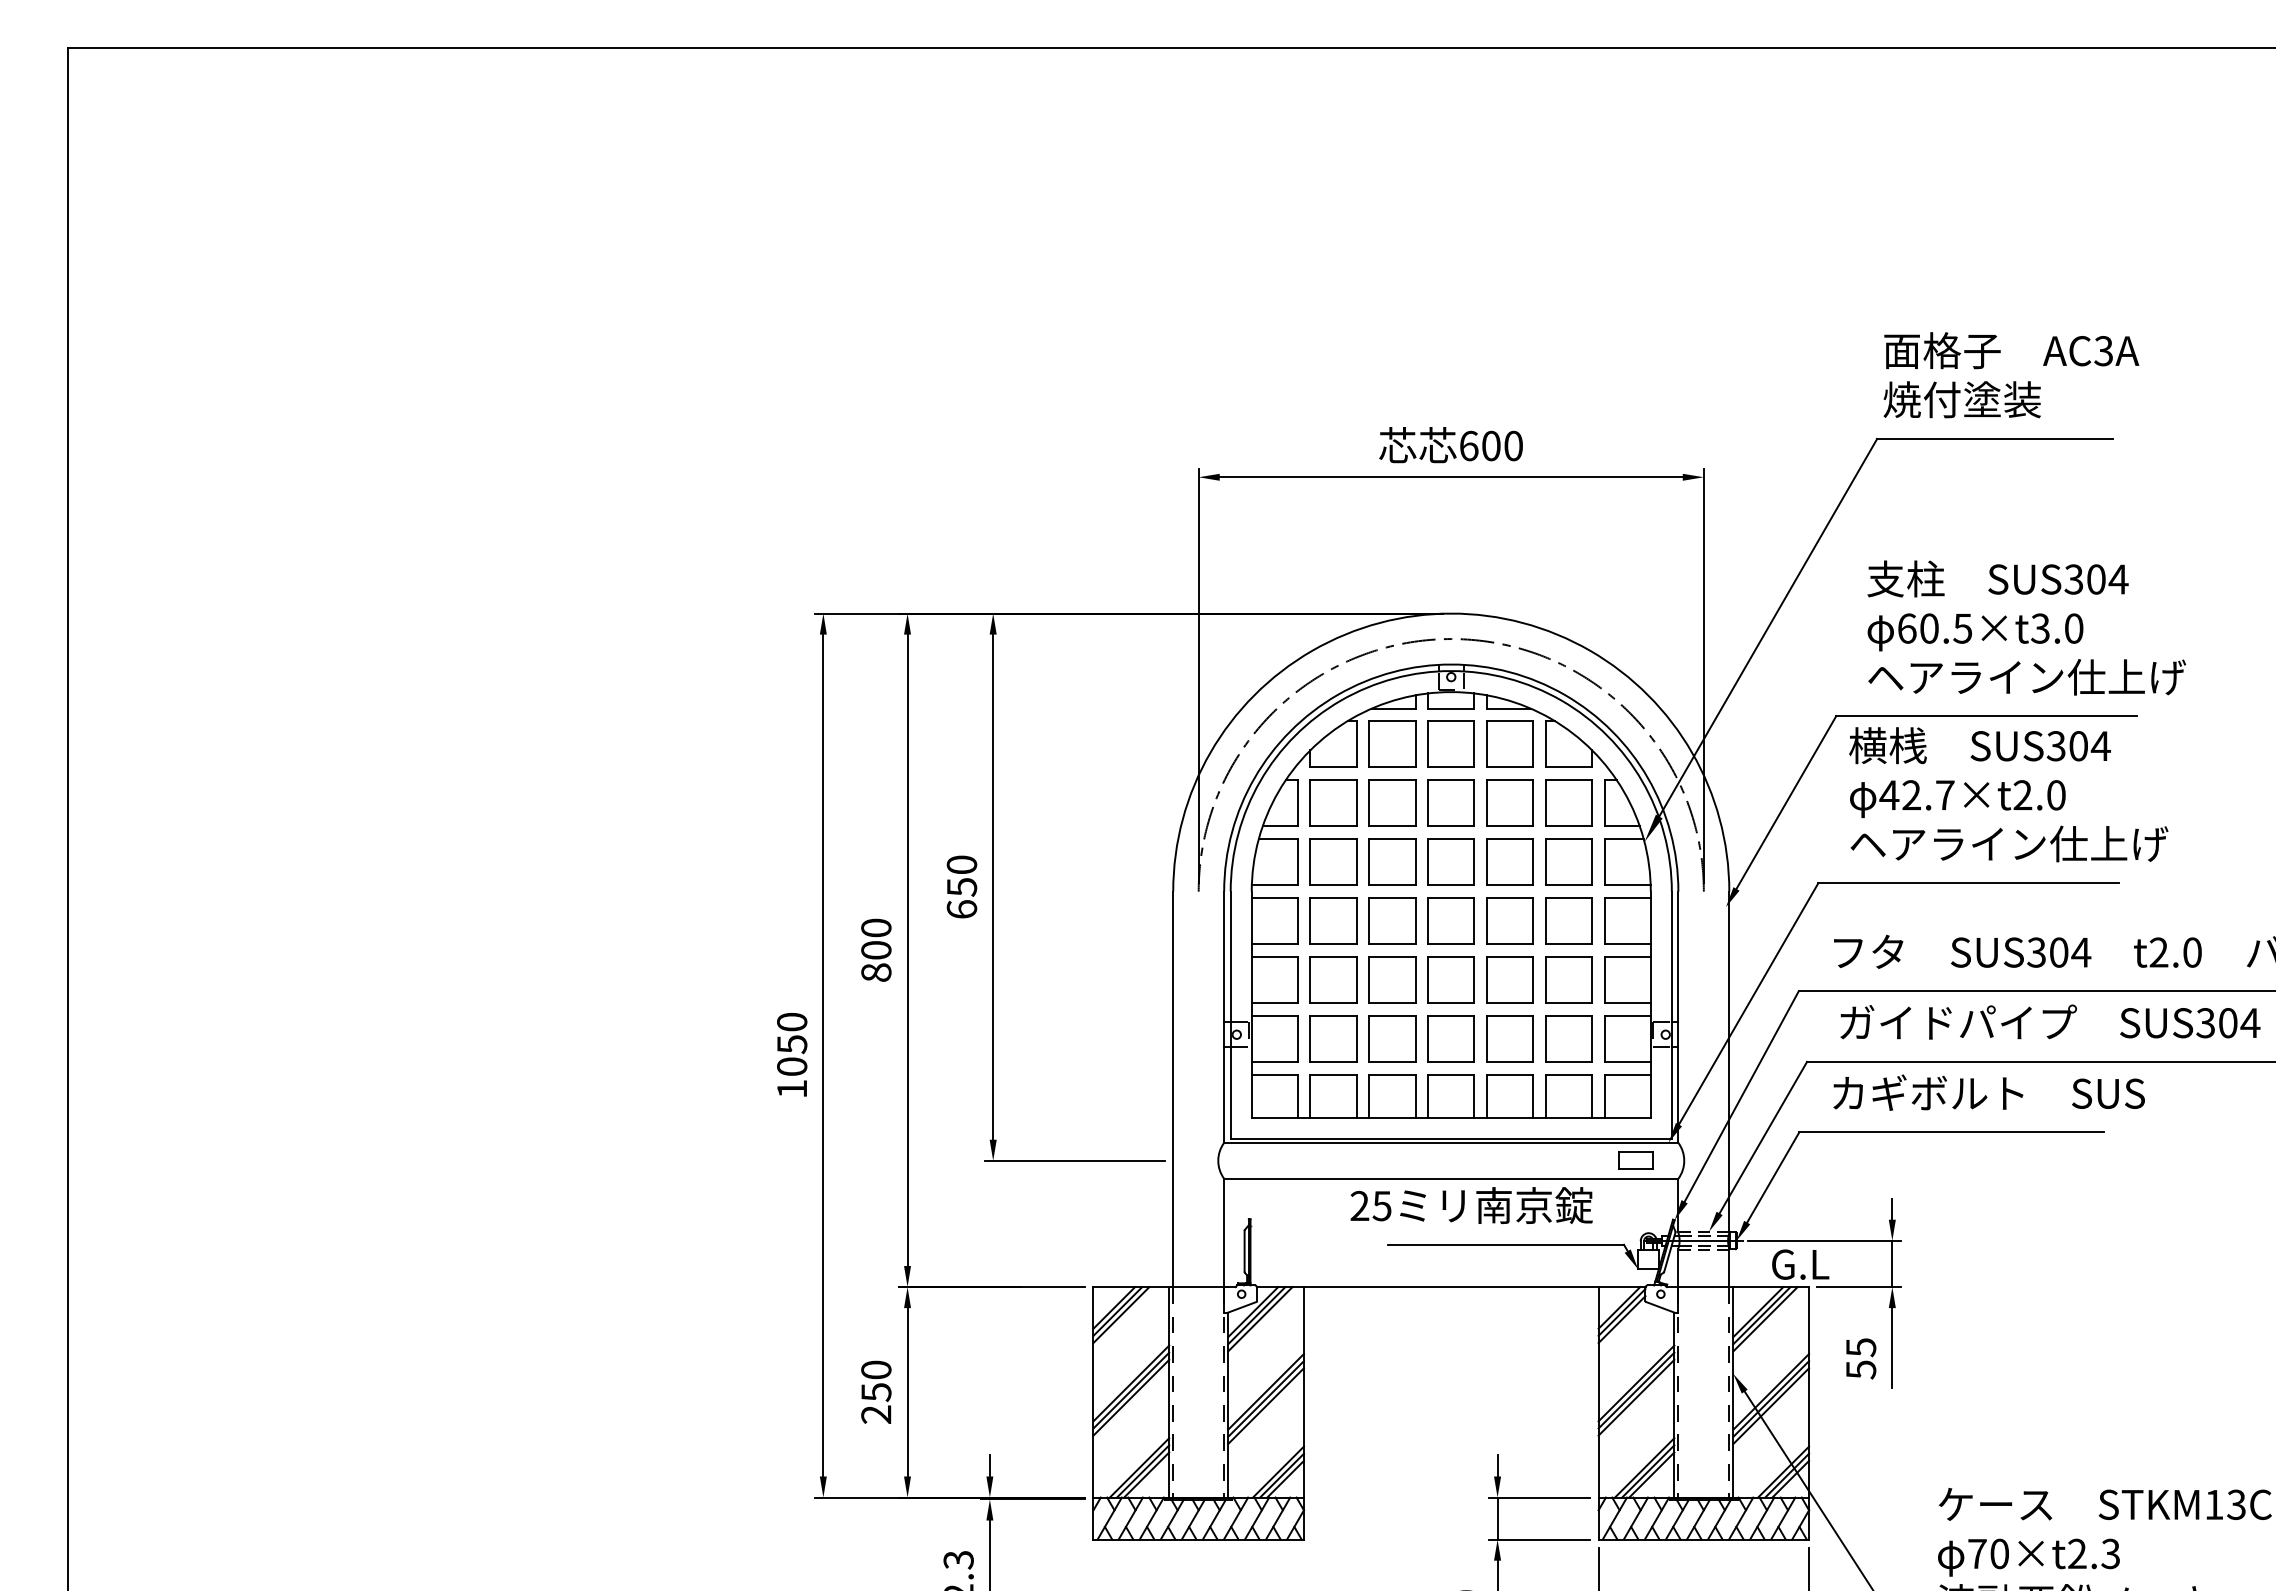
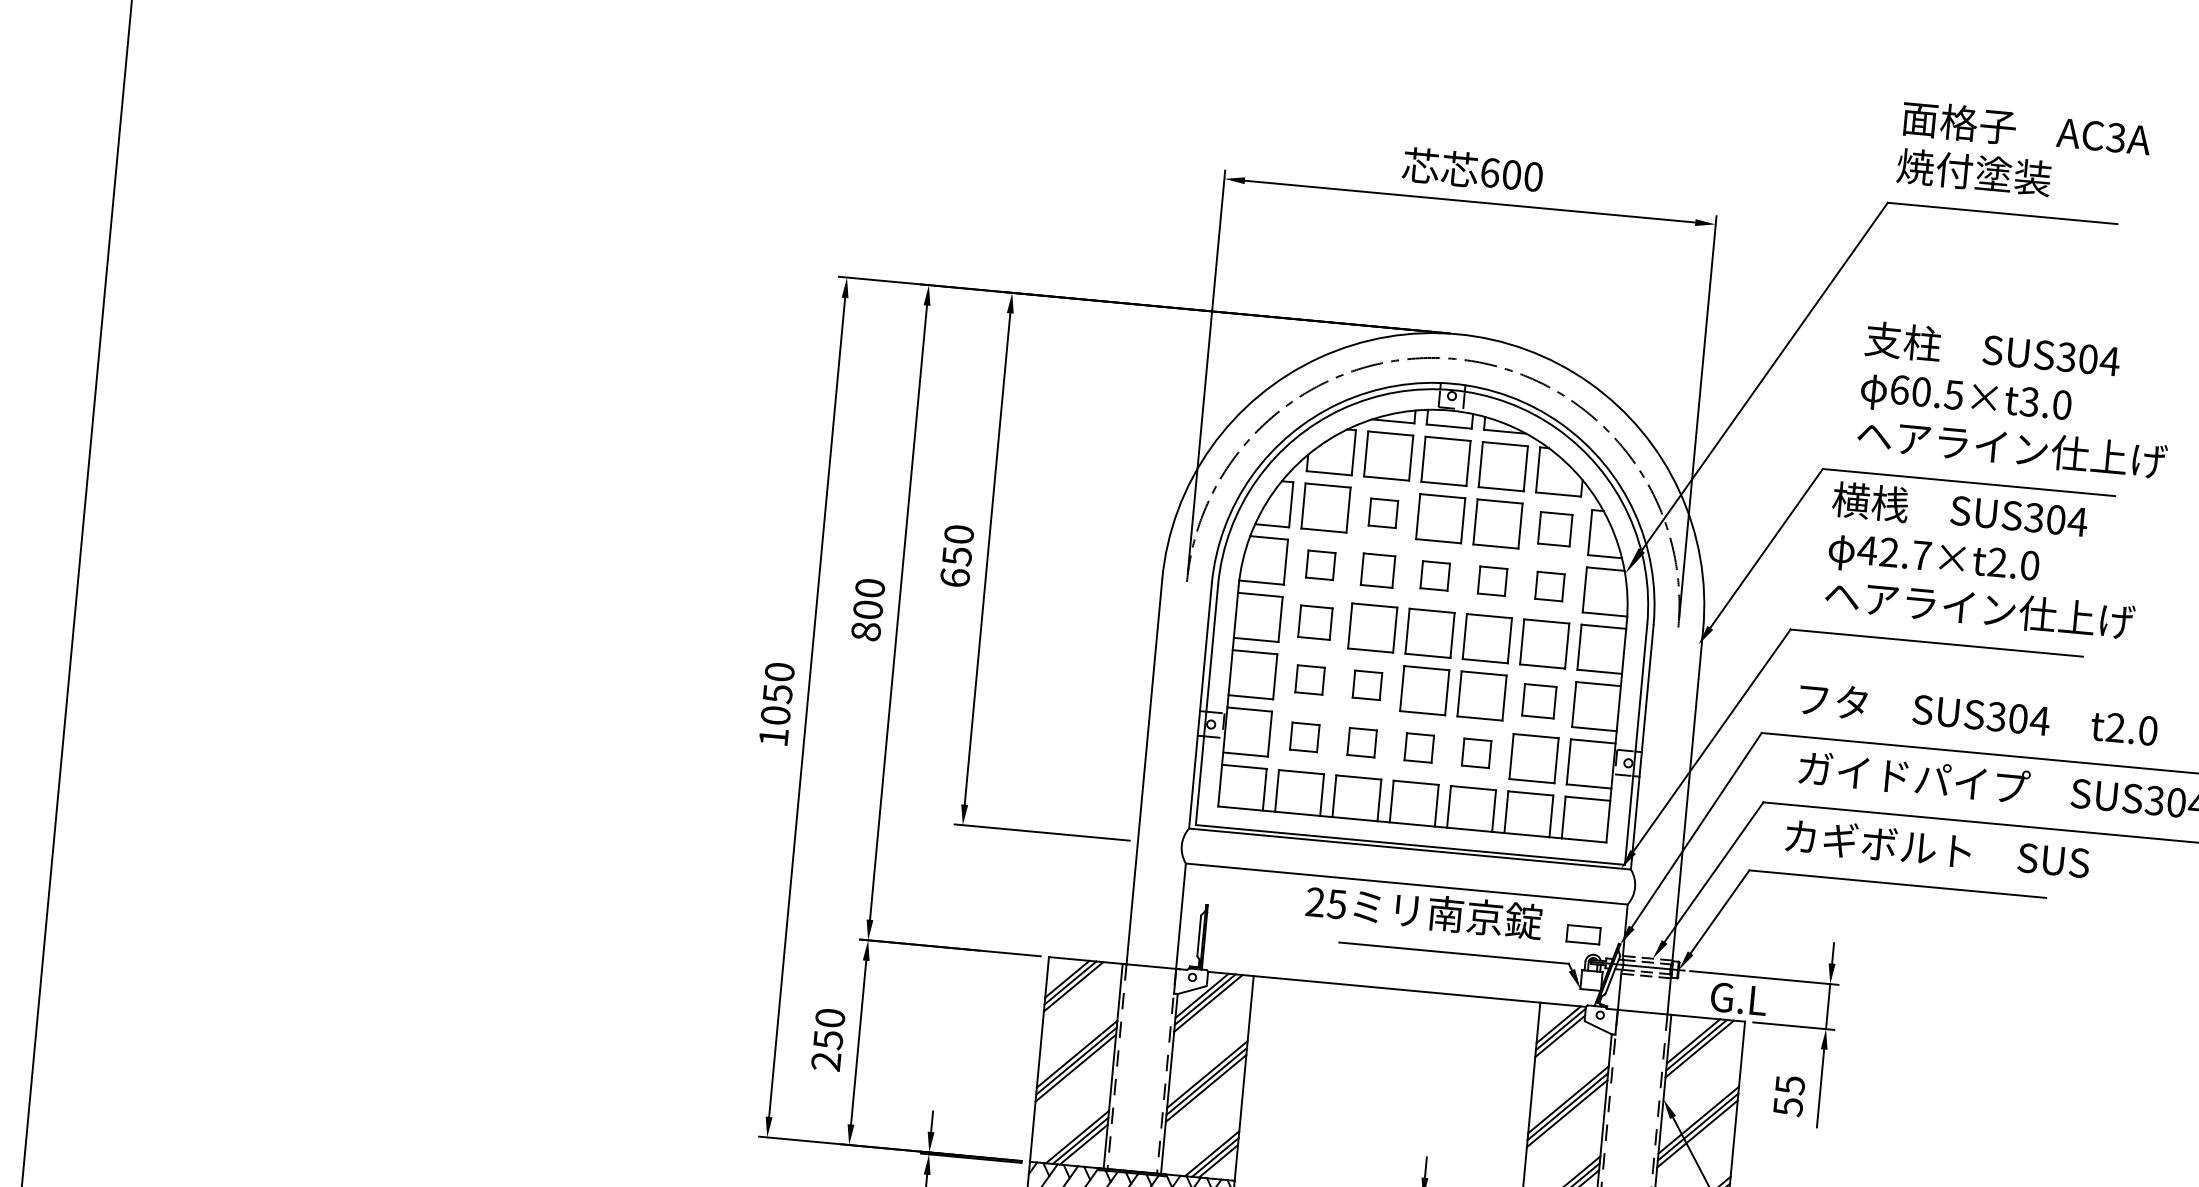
part: (1392, 802) -> (1383, 512), size x0.6
part: (1568, 802) -> (1554, 528), size x0.7
part: (1333, 861) -> (1320, 564), size x0.6
part: (1392, 861) -> (1378, 570), size x0.7
part: (1450, 861) -> (1434, 575), size x0.6
part: (1509, 861) -> (1492, 580), size x0.6
part: (1568, 861) -> (1549, 585), size x0.6
part: (1333, 920) -> (1315, 622), size x0.7
part: (1333, 979) -> (1310, 679), size x0.6
part: (1392, 979) -> (1367, 684), size x0.6
part: (1568, 979) -> (1538, 700), size x0.7
part: (1333, 1038) -> (1304, 736), size x0.6
part: (1392, 1038) -> (1362, 742), size x0.6
part: (1450, 1038) -> (1418, 747), size x0.6
part: (1509, 1038) -> (1476, 752), size x0.6
part: (1635, 1160) -> (1582, 934), moved

